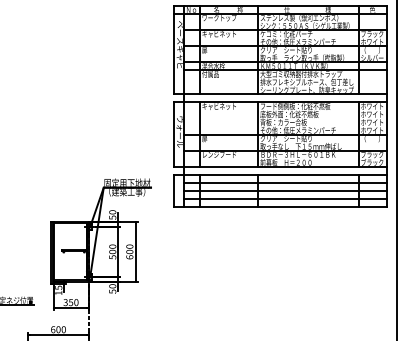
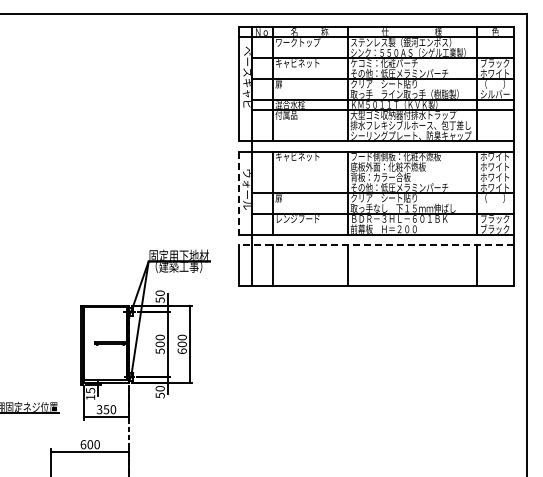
line: (173, 134) -> (238, 193), solid -> dashed
line: (279, 174) -> (375, 244), solid -> dashed
line: (285, 183) -> (382, 255), removed
line: (285, 190) -> (382, 265), removed
line: (285, 199) -> (382, 276), removed

